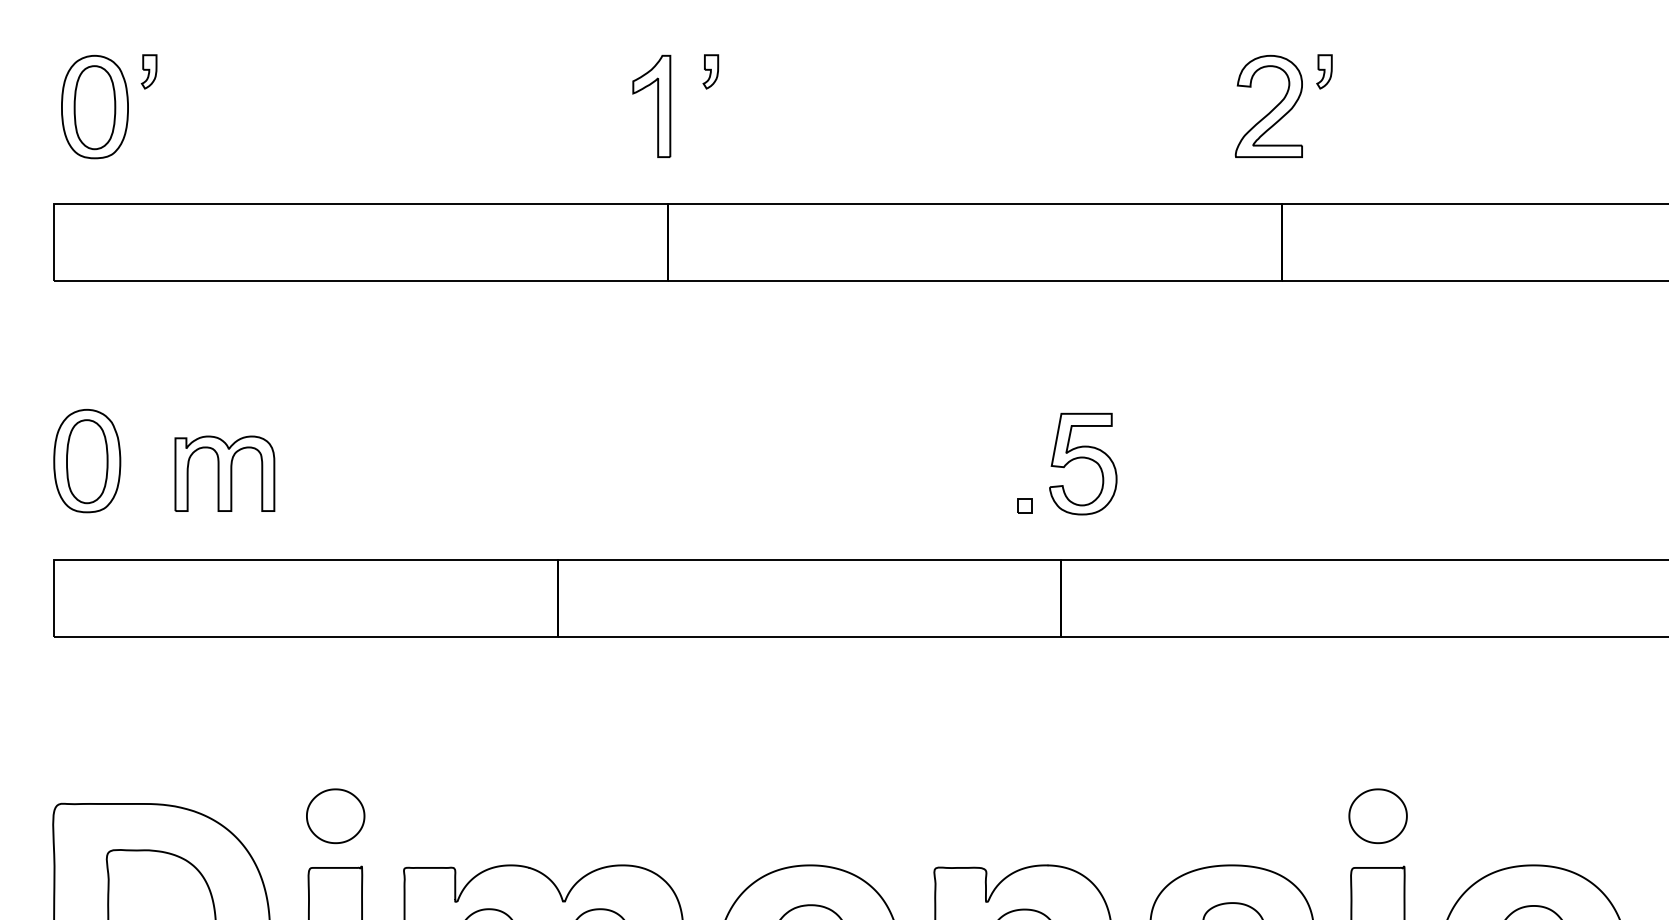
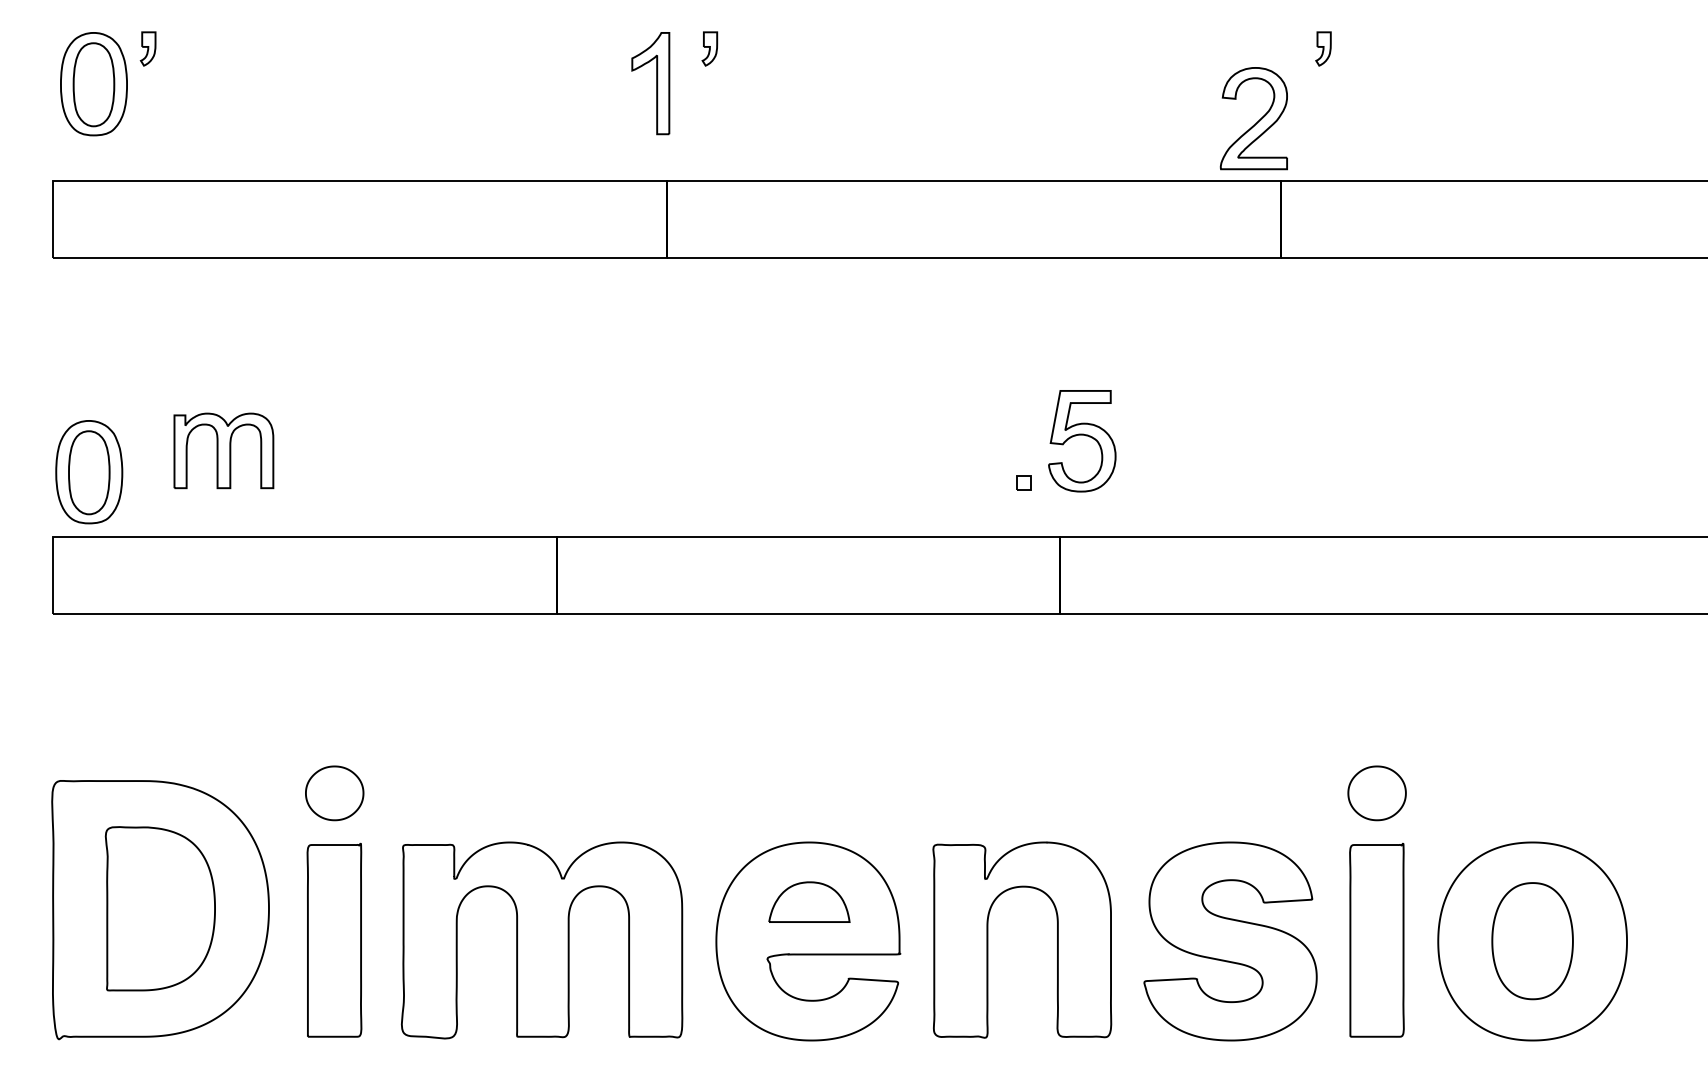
part: (1268, 106) -> (1253, 118), moved
part: (87, 461) -> (89, 472), moved

